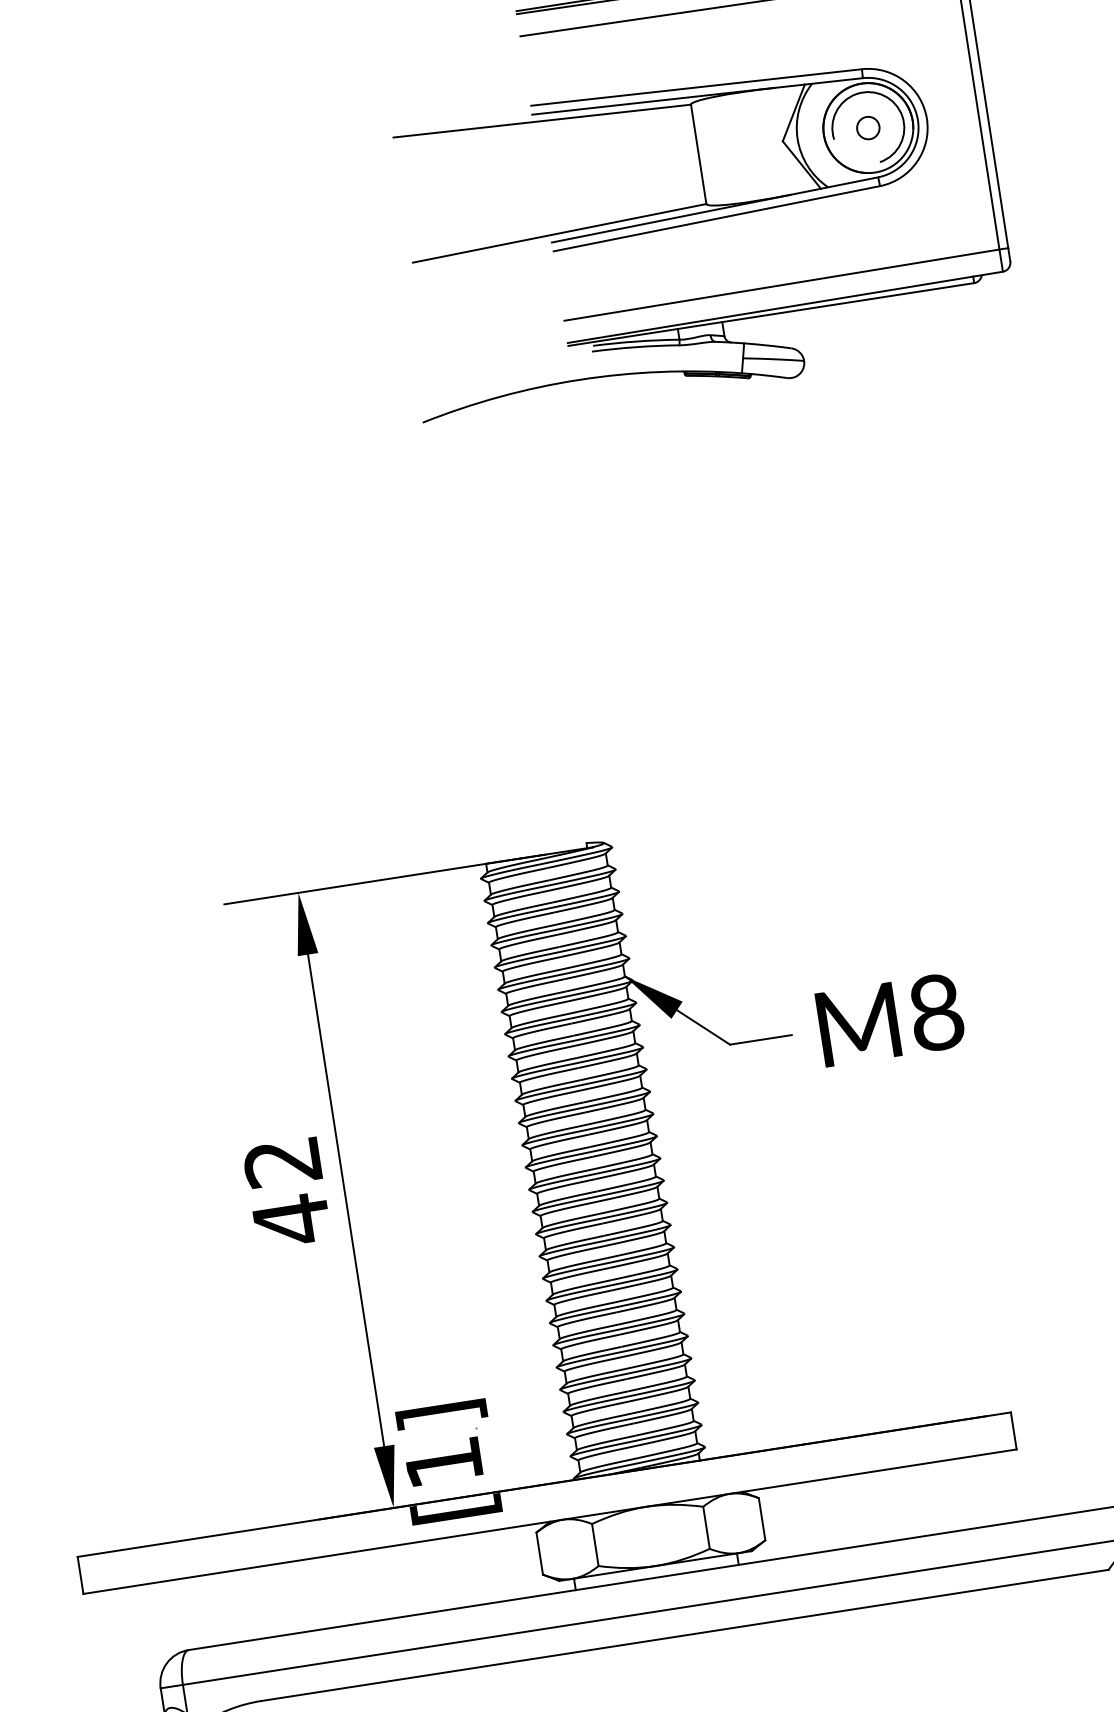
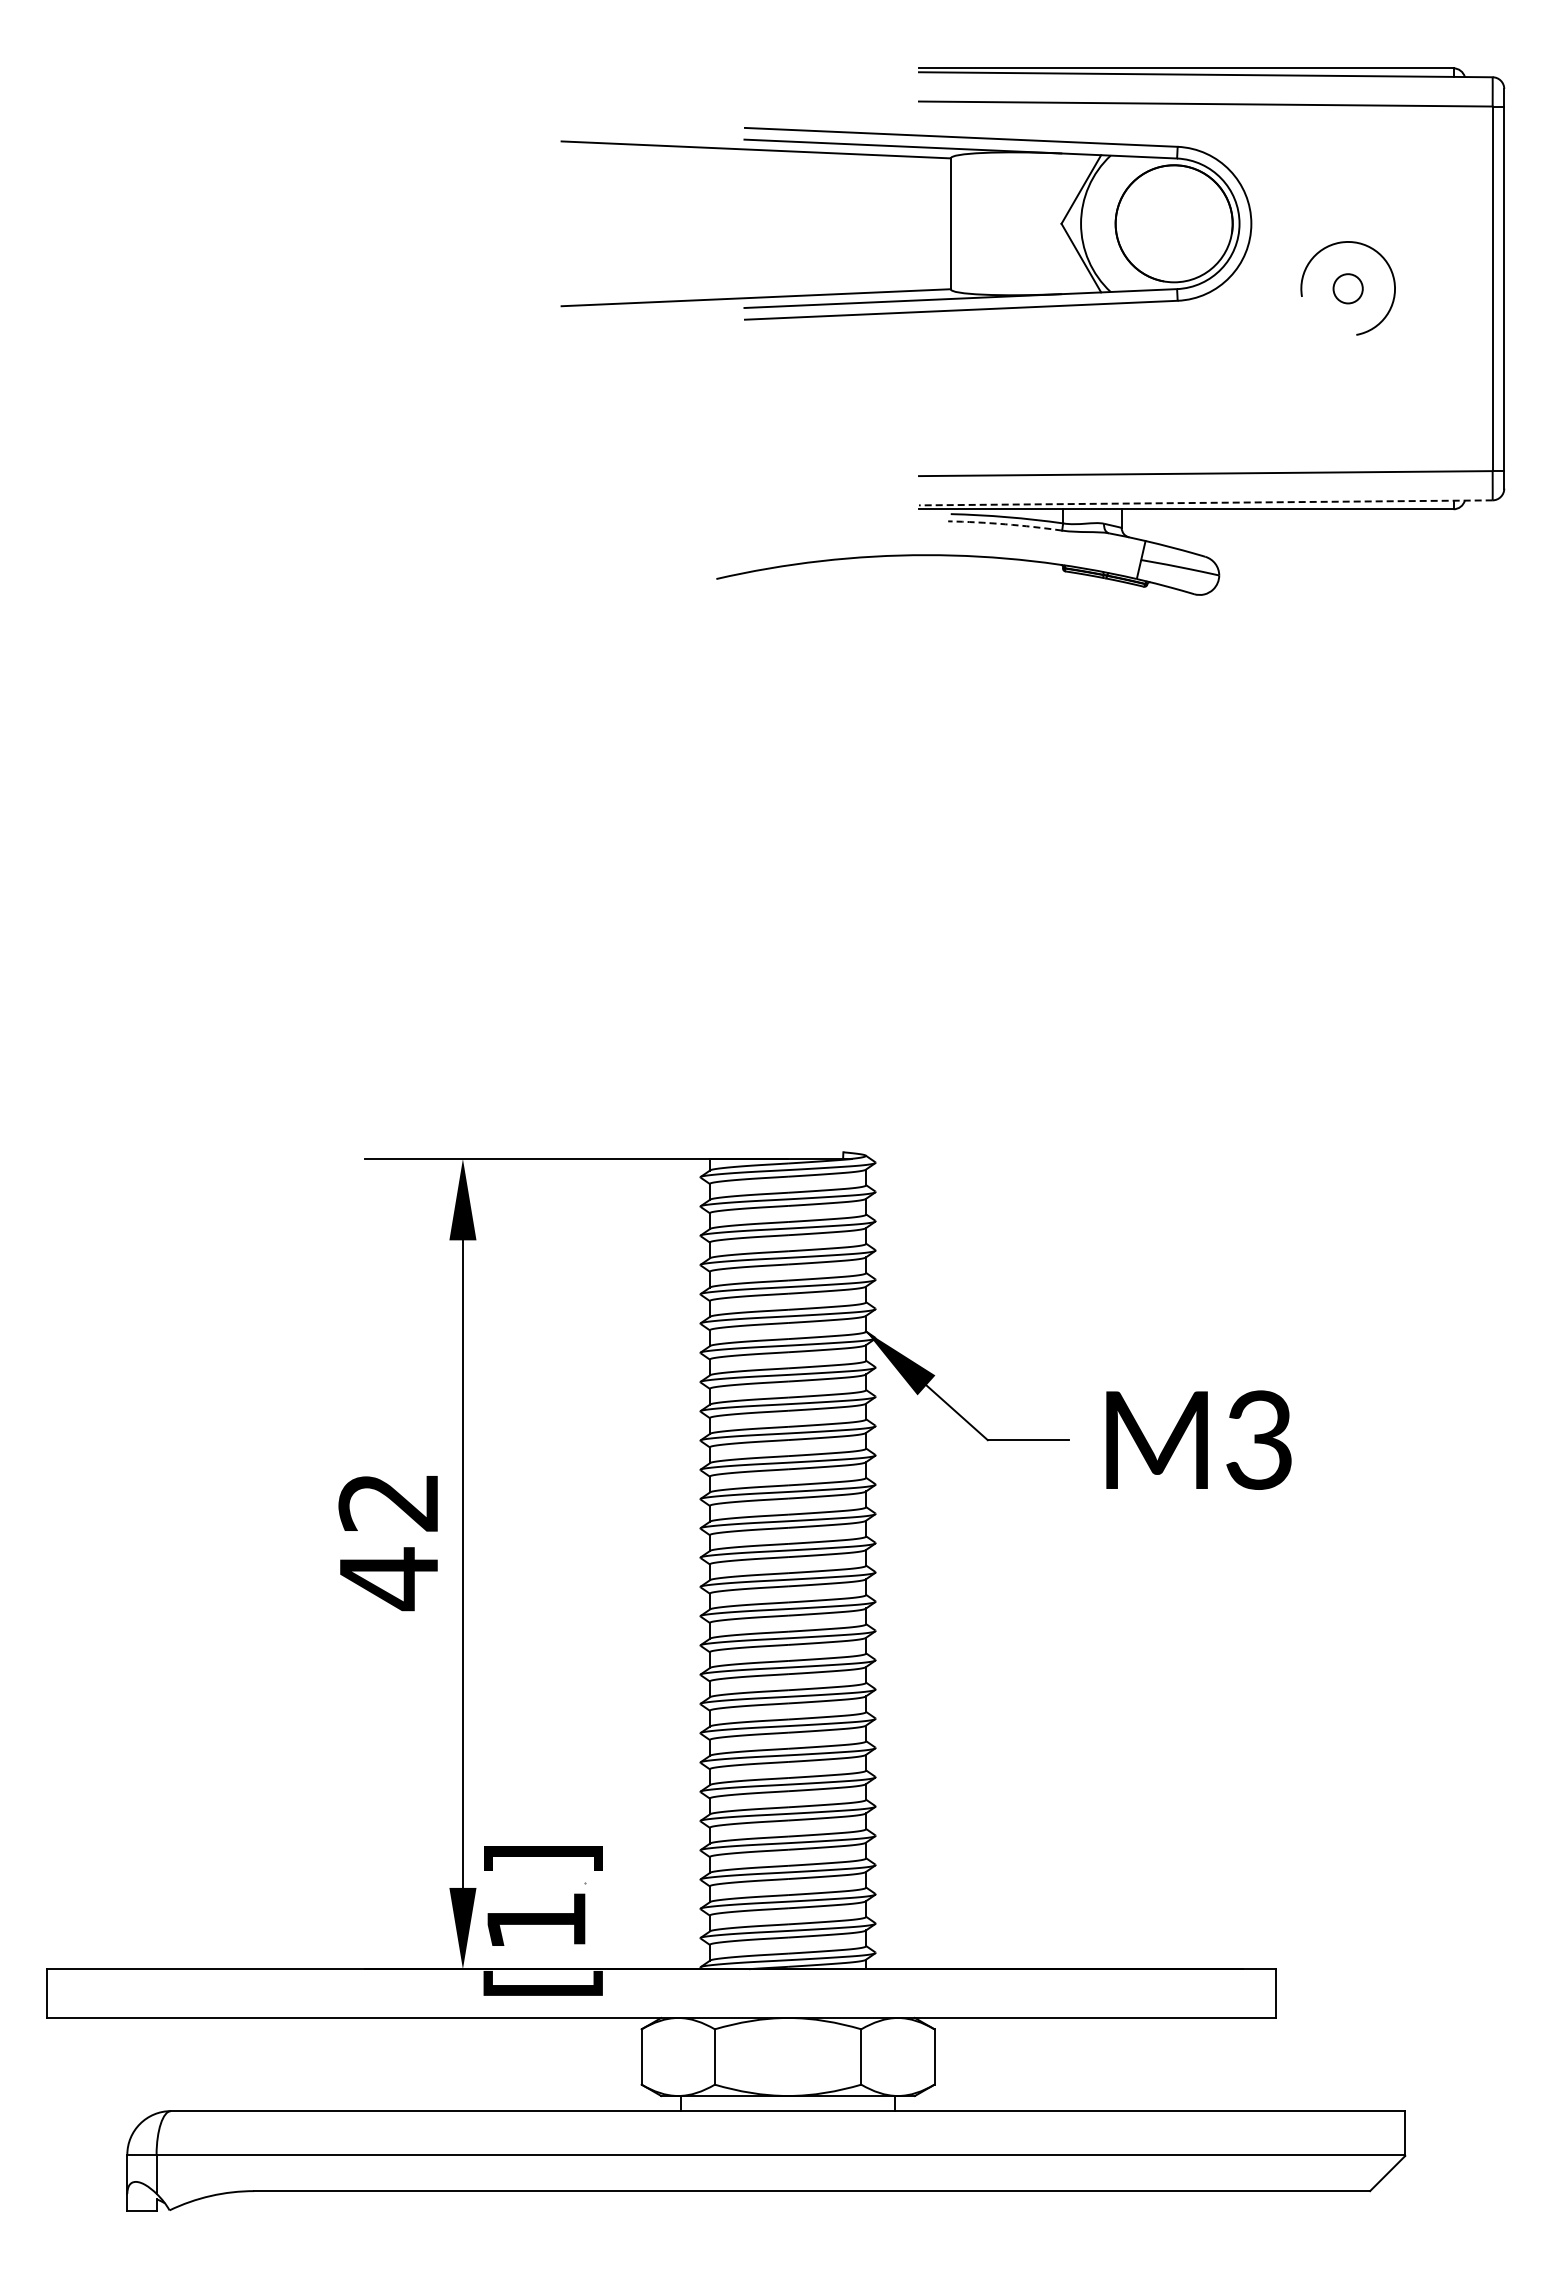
part: (698, 154) -> (950, 223), moved
line: (785, 307) -> (1205, 502), solid -> dashed
arc: (635, 347) -> (1005, 524), solid -> dashed
text: (936, 1012) -> (1259, 1439), M8 -> M3

